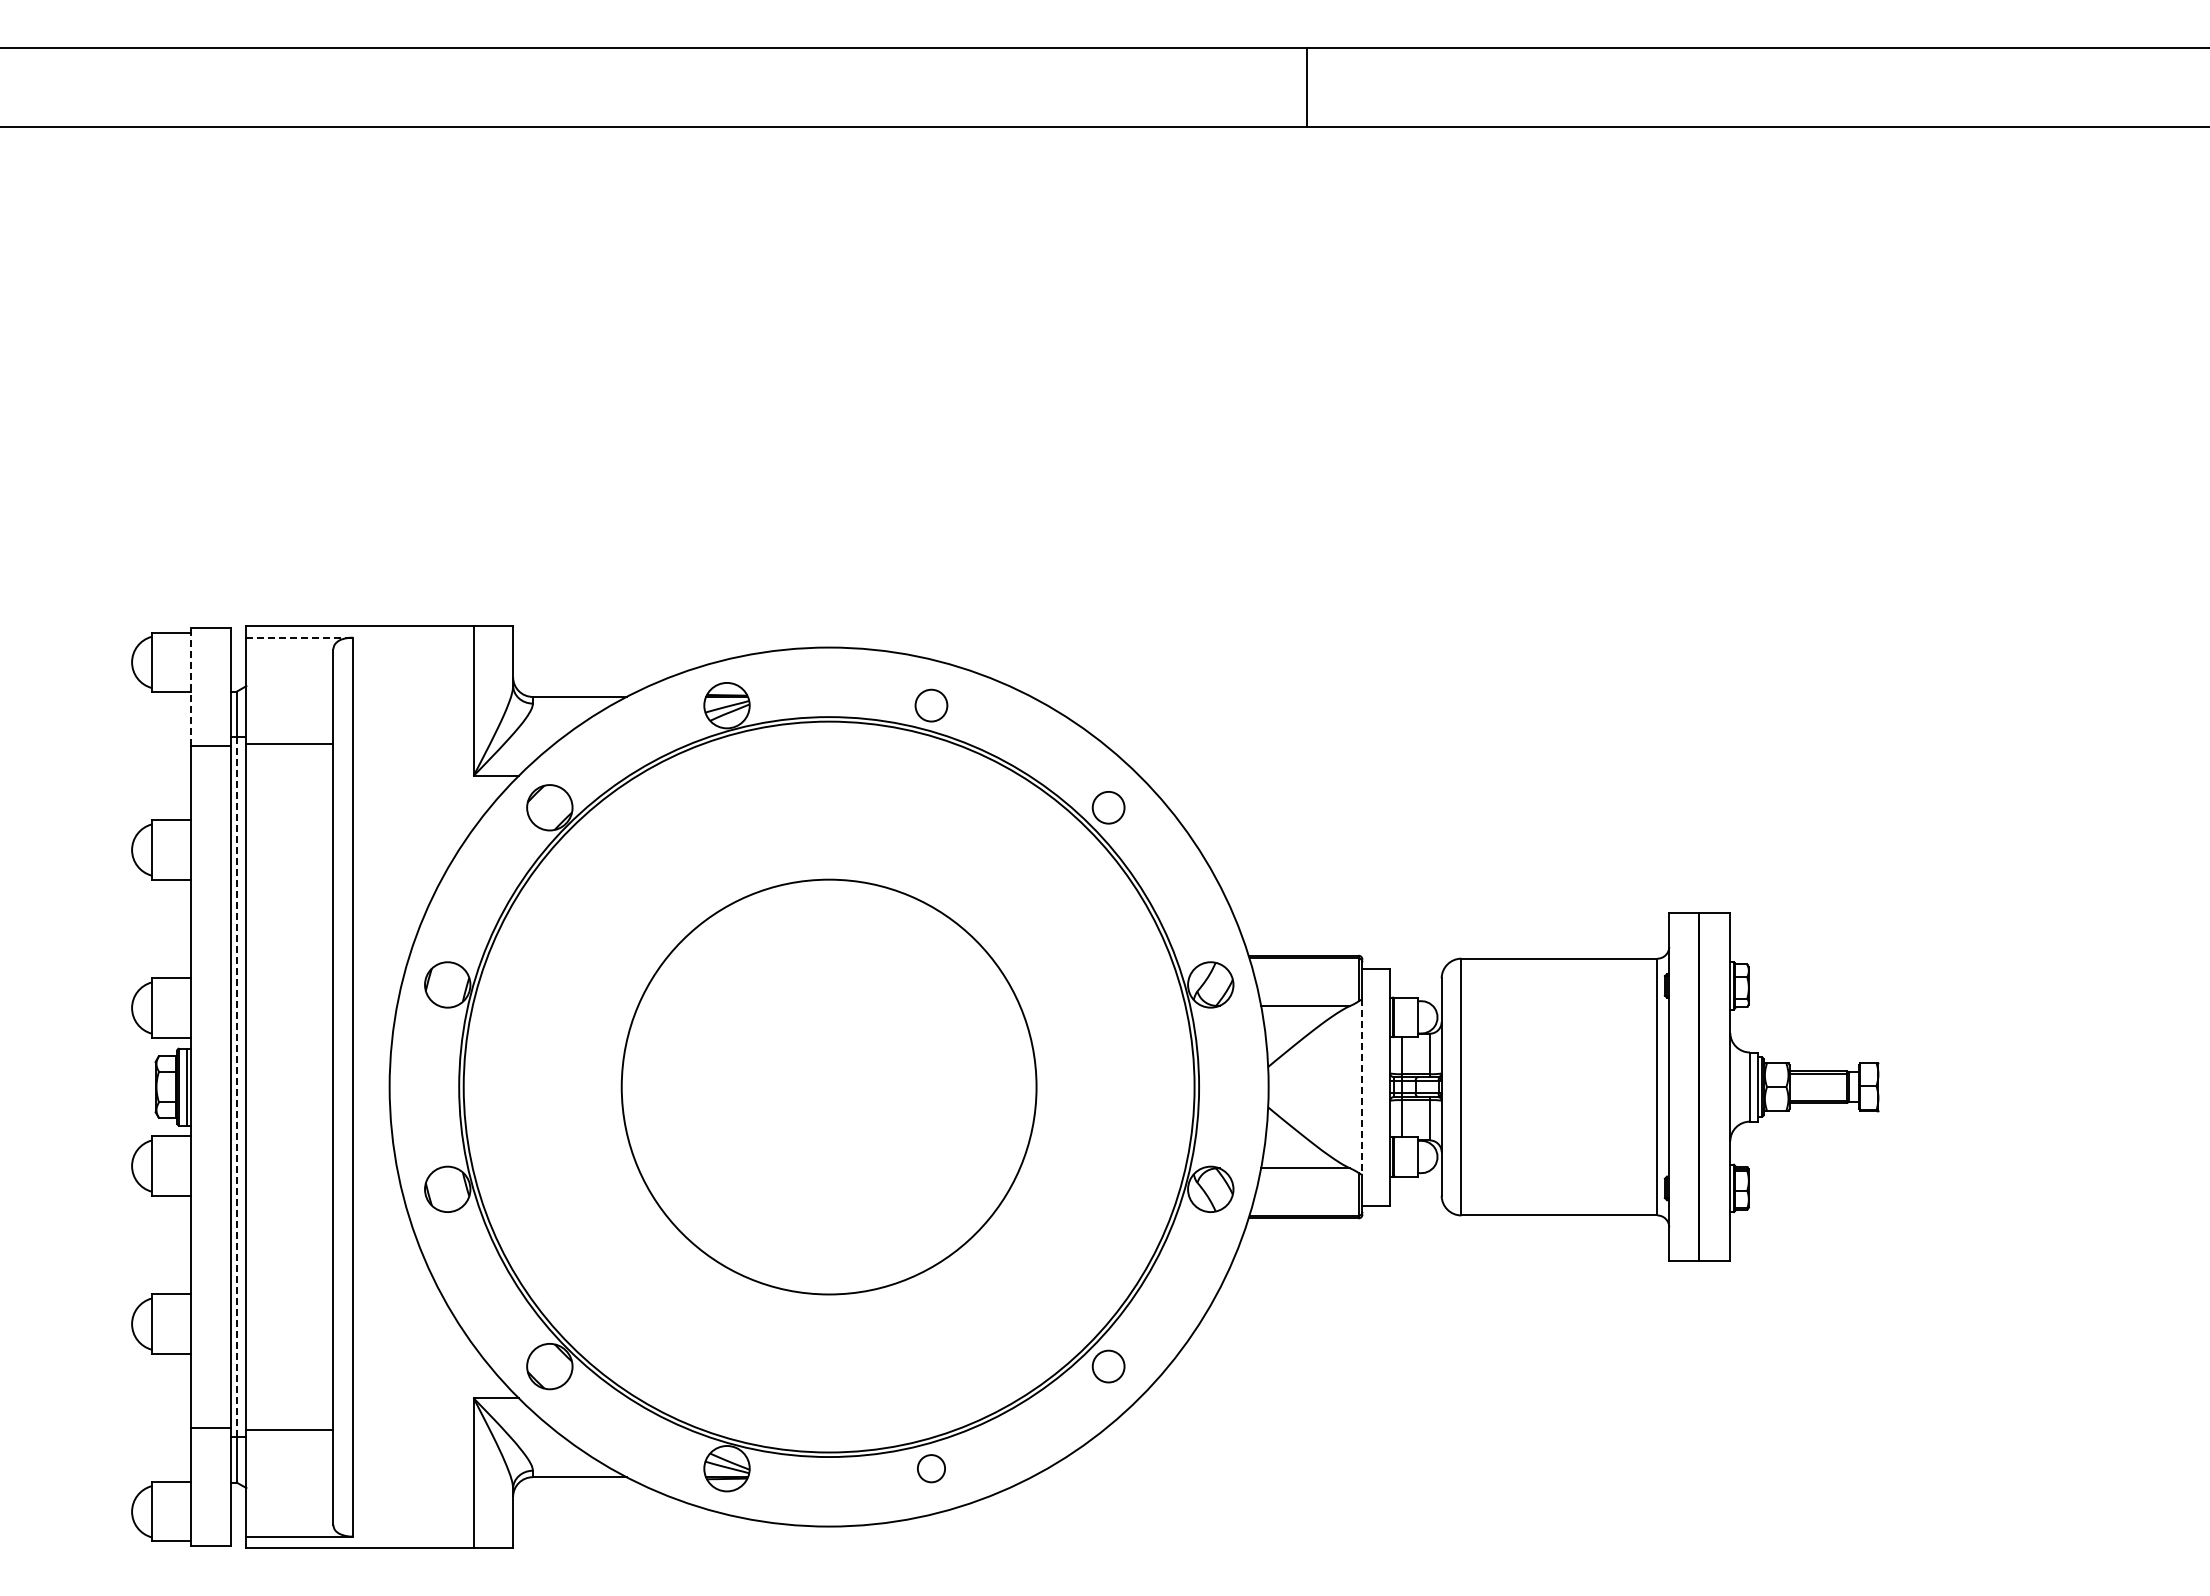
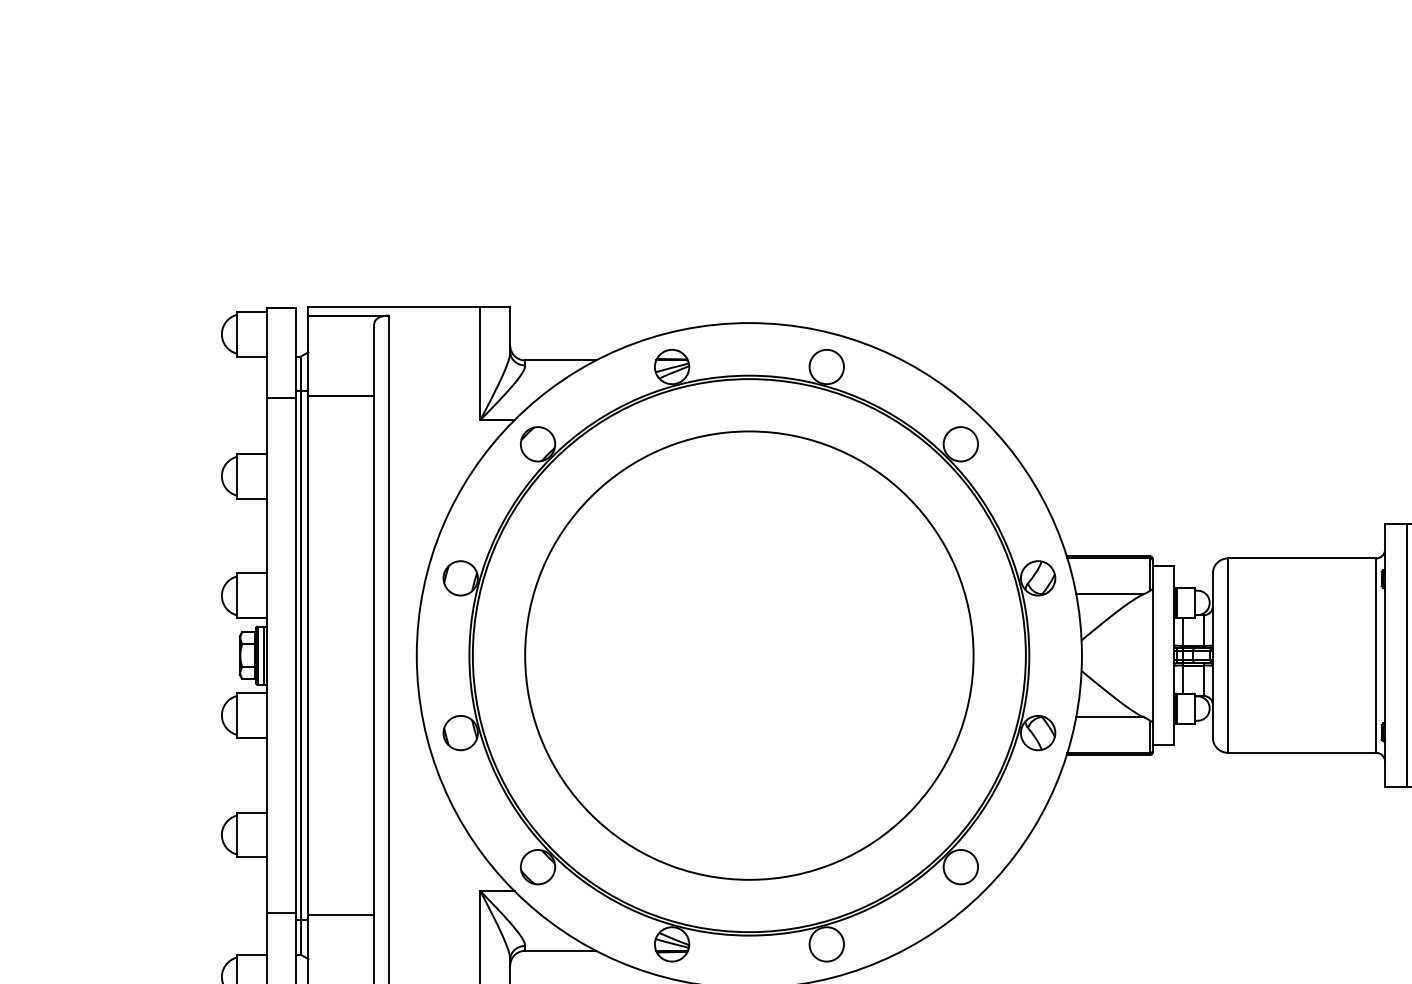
line: (300, 637) -> (349, 315), dashed -> solid
line: (191, 686) -> (266, 352), dashed -> solid
circle: (931, 705) -> (826, 366), size x1.43
circle: (1108, 807) -> (960, 444), size x1.43
circle: (828, 1086) -> (748, 655), size x1.43
line: (236, 1087) -> (300, 655), dashed -> solid
line: (1362, 1087) -> (1152, 655), dashed -> solid
circle: (1108, 1366) -> (960, 867), size x1.43
circle: (931, 1468) -> (826, 944), size x1.67

